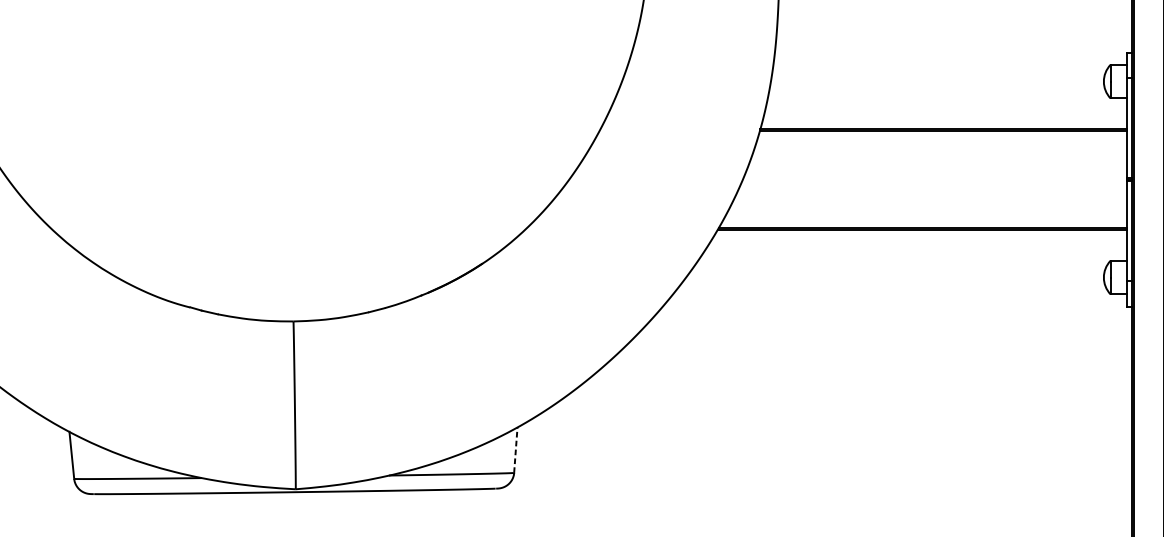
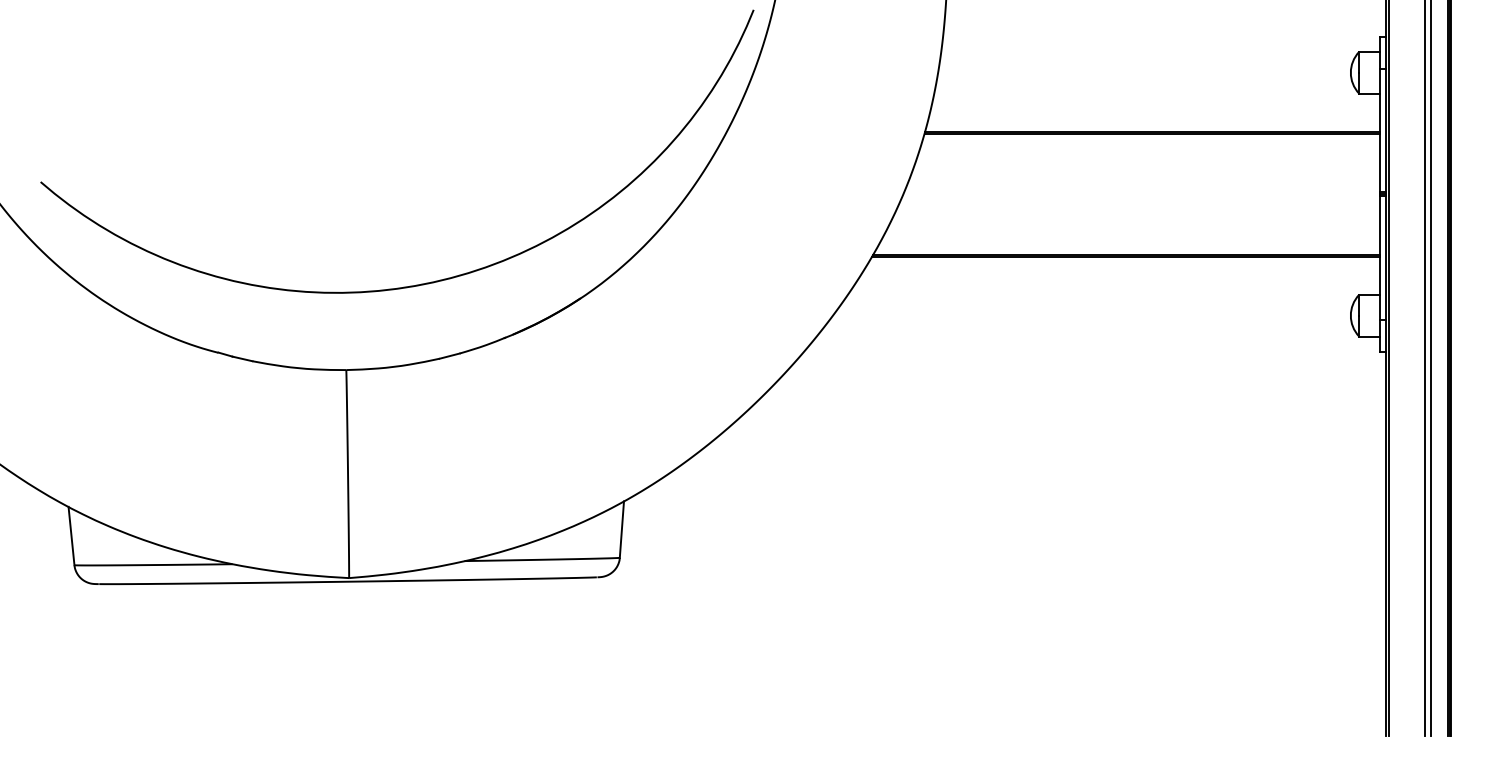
curve: (354, 251) -> (421, 283), added
line: (515, 450) -> (621, 529), dashed -> solid

